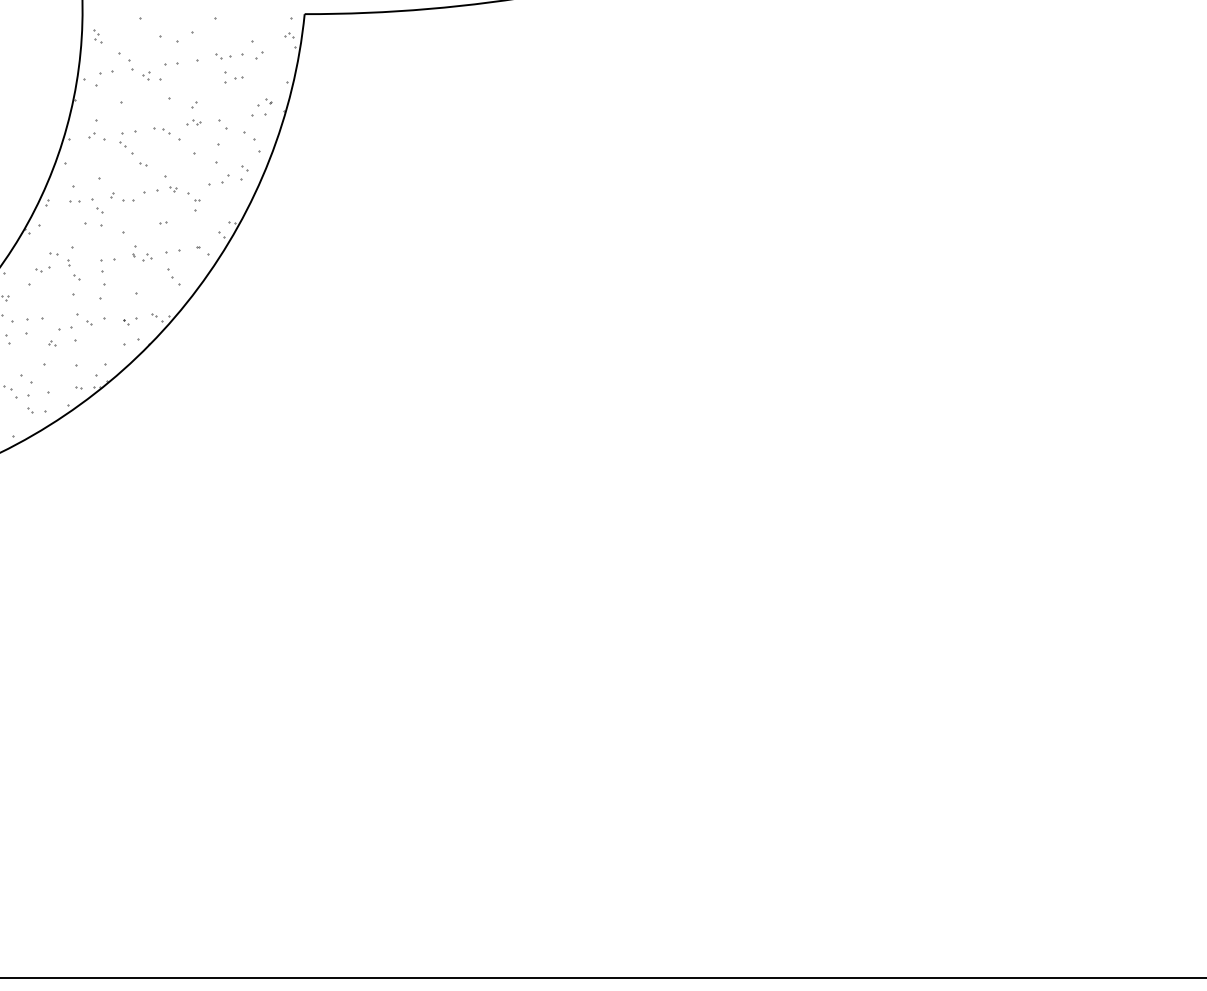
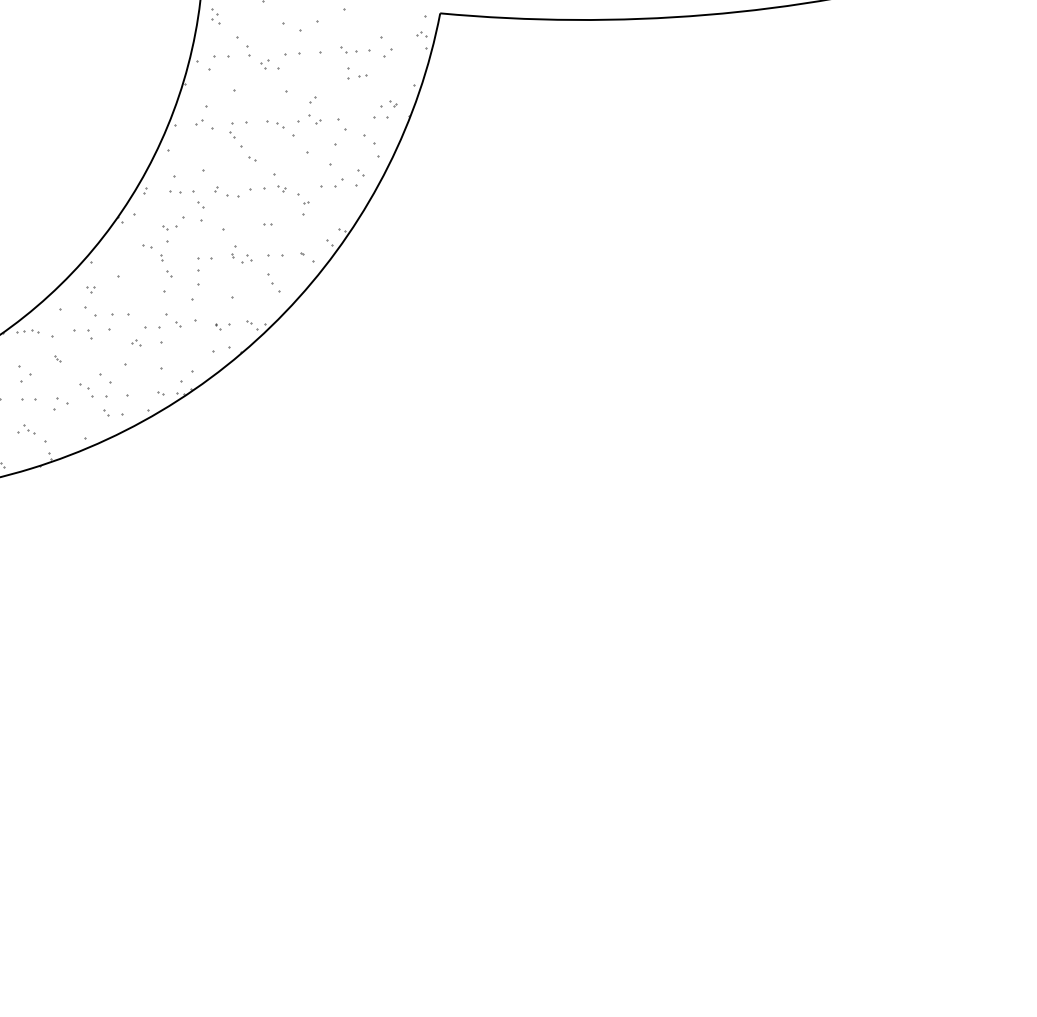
part: (193, 122) -> (310, 118), size x1.6
part: (42, 269) -> (169, 227), moved

